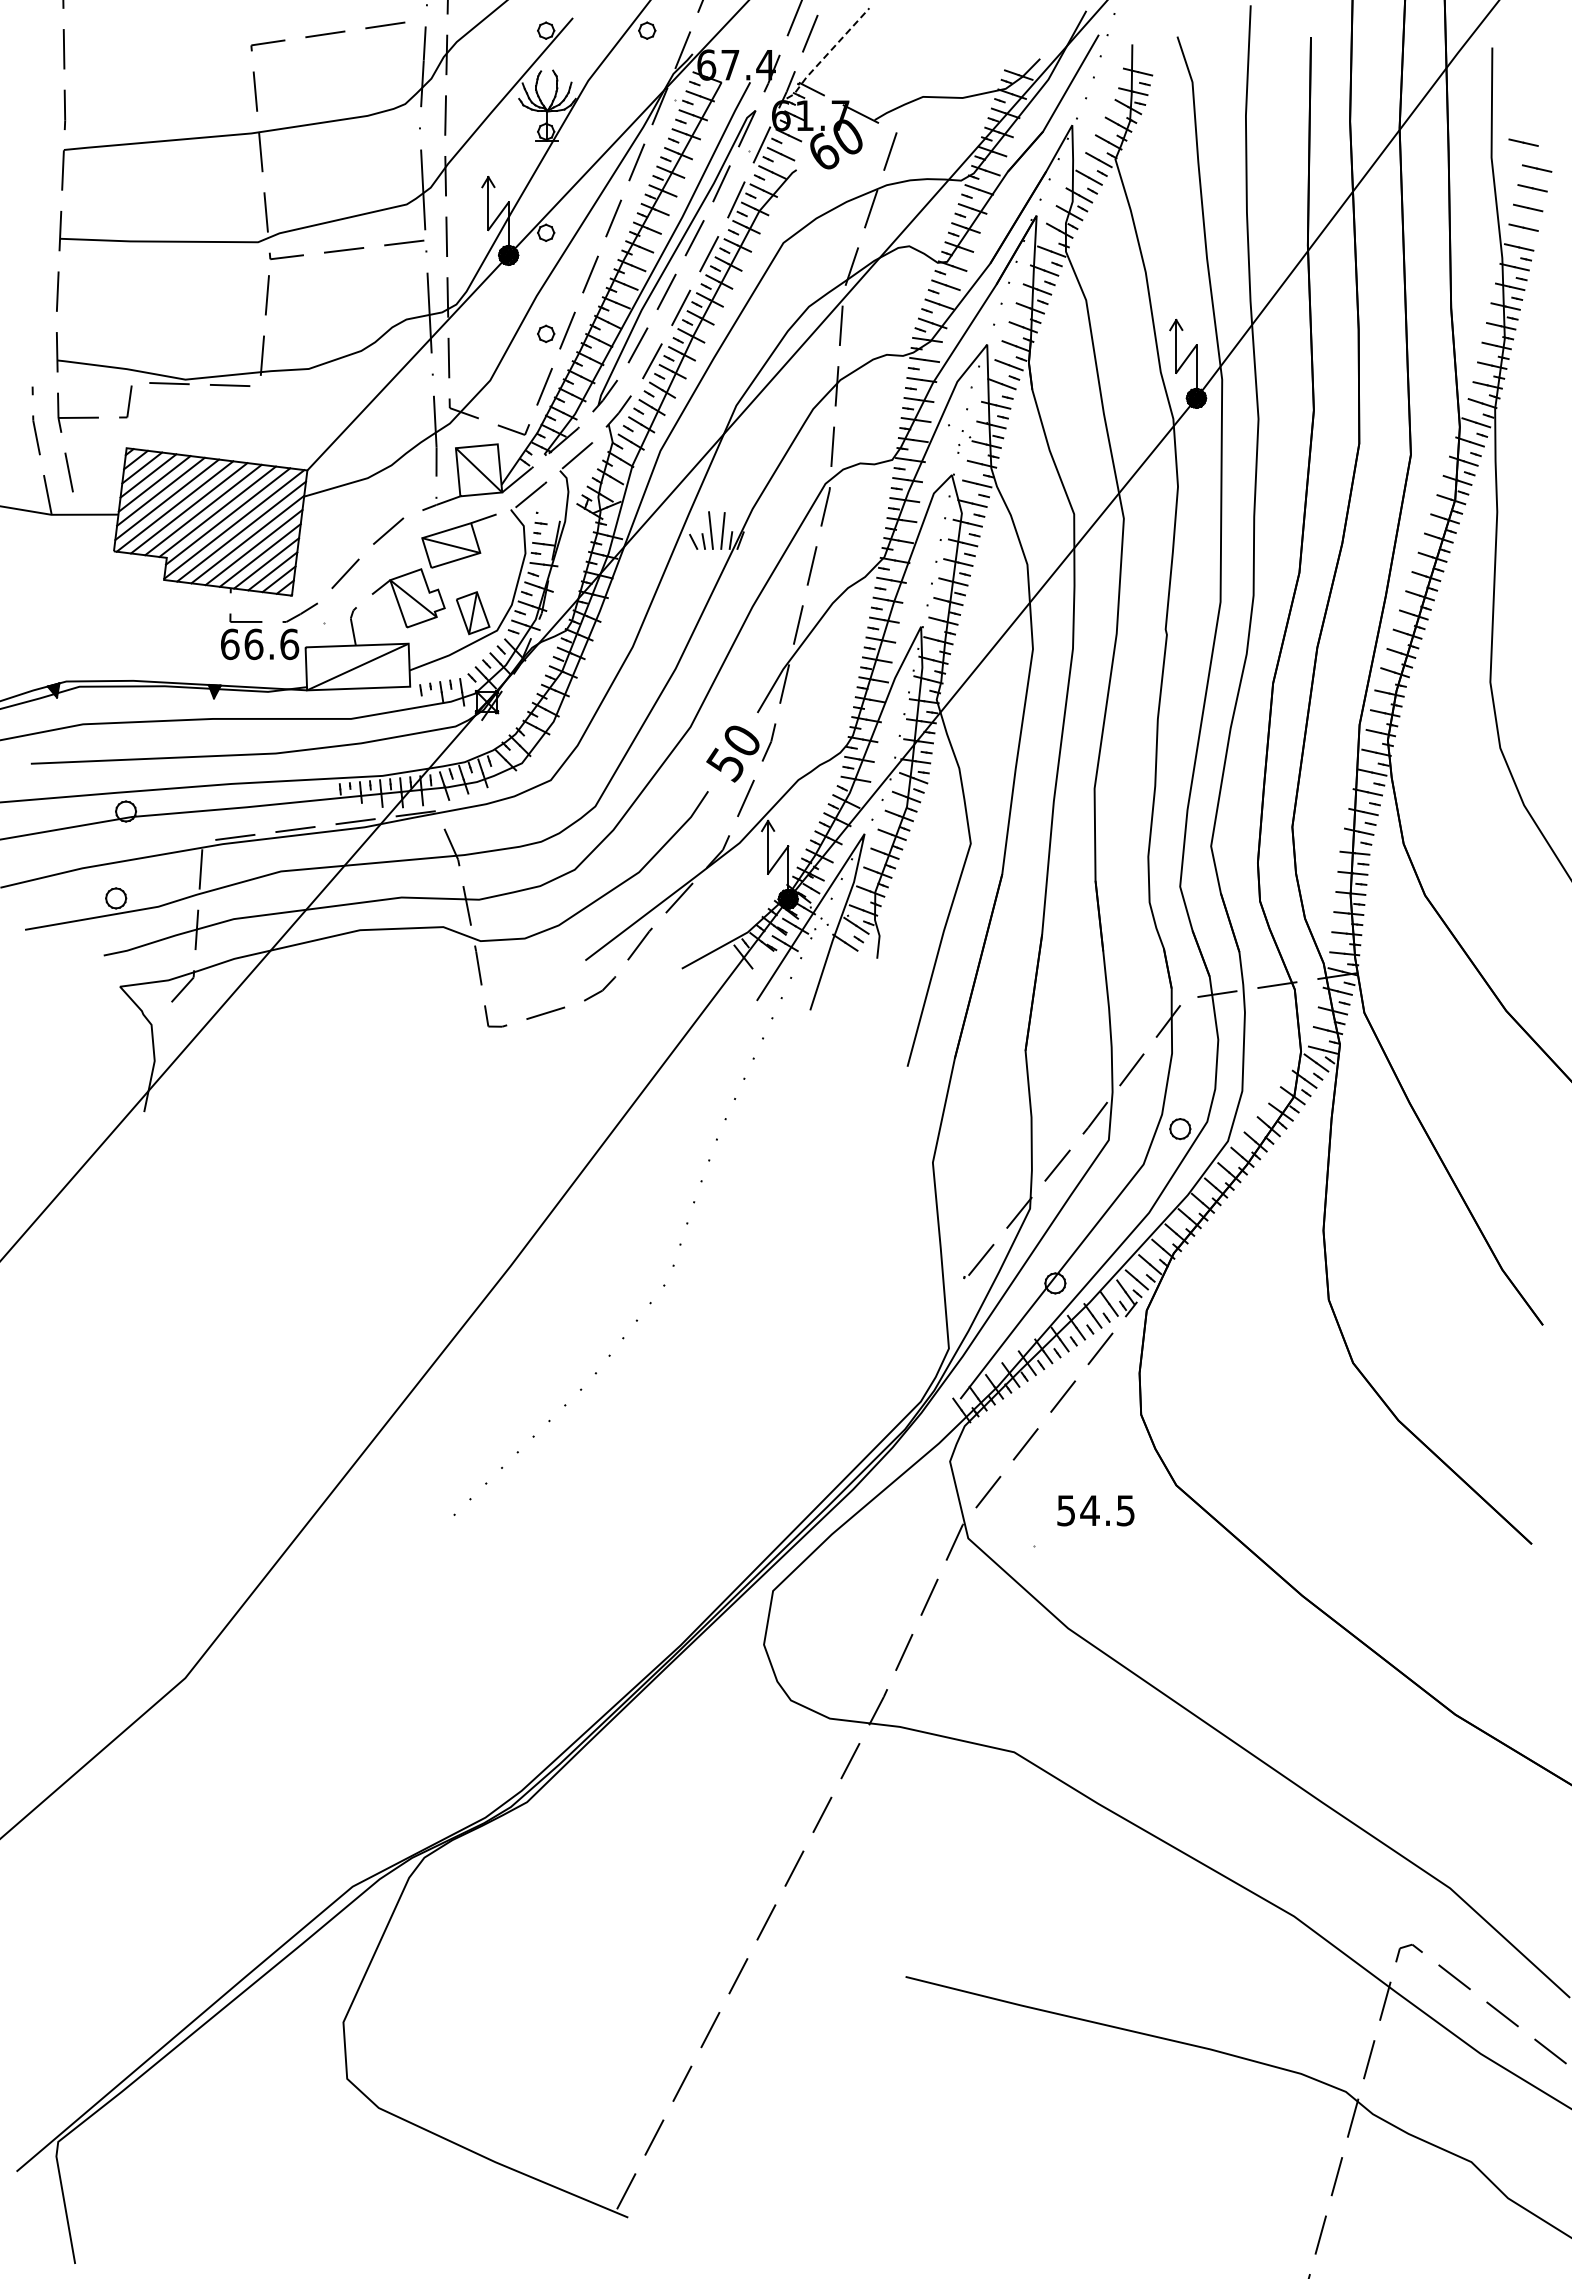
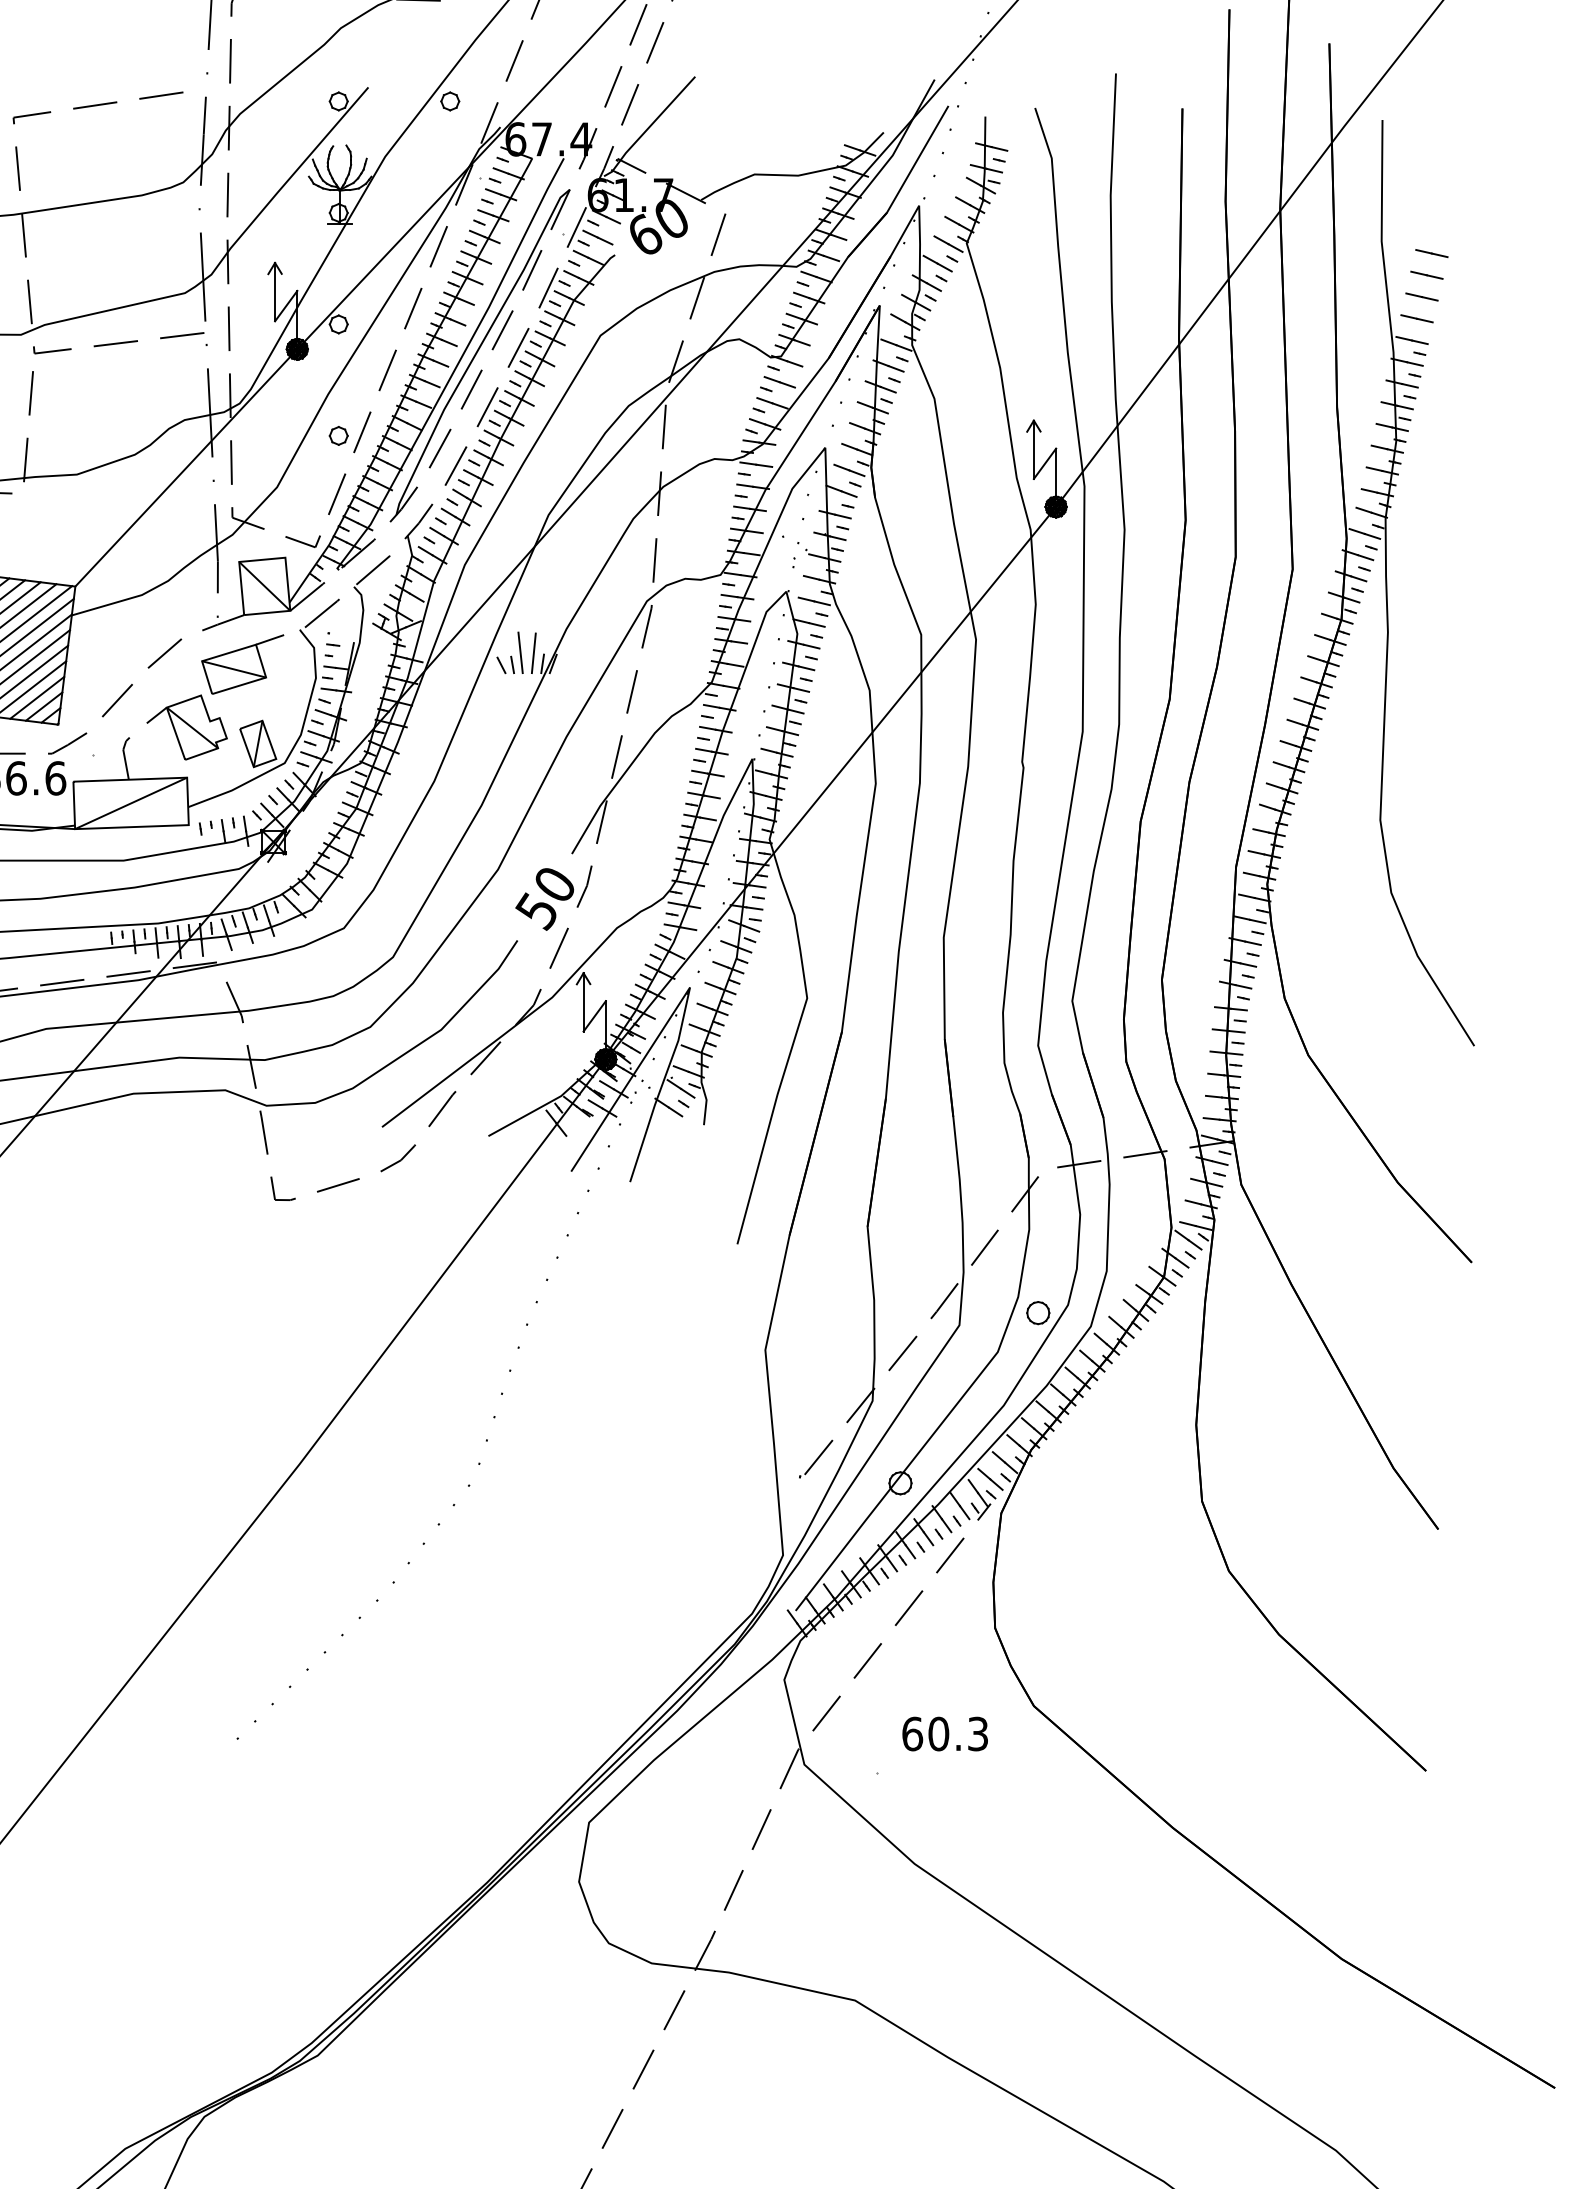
line: (827, 54) -> (649, 127), dashed -> solid
line: (1523, 142) -> (1416, 224), removed
text: (1095, 1510) -> (944, 1733), 54.5 -> 60.3

